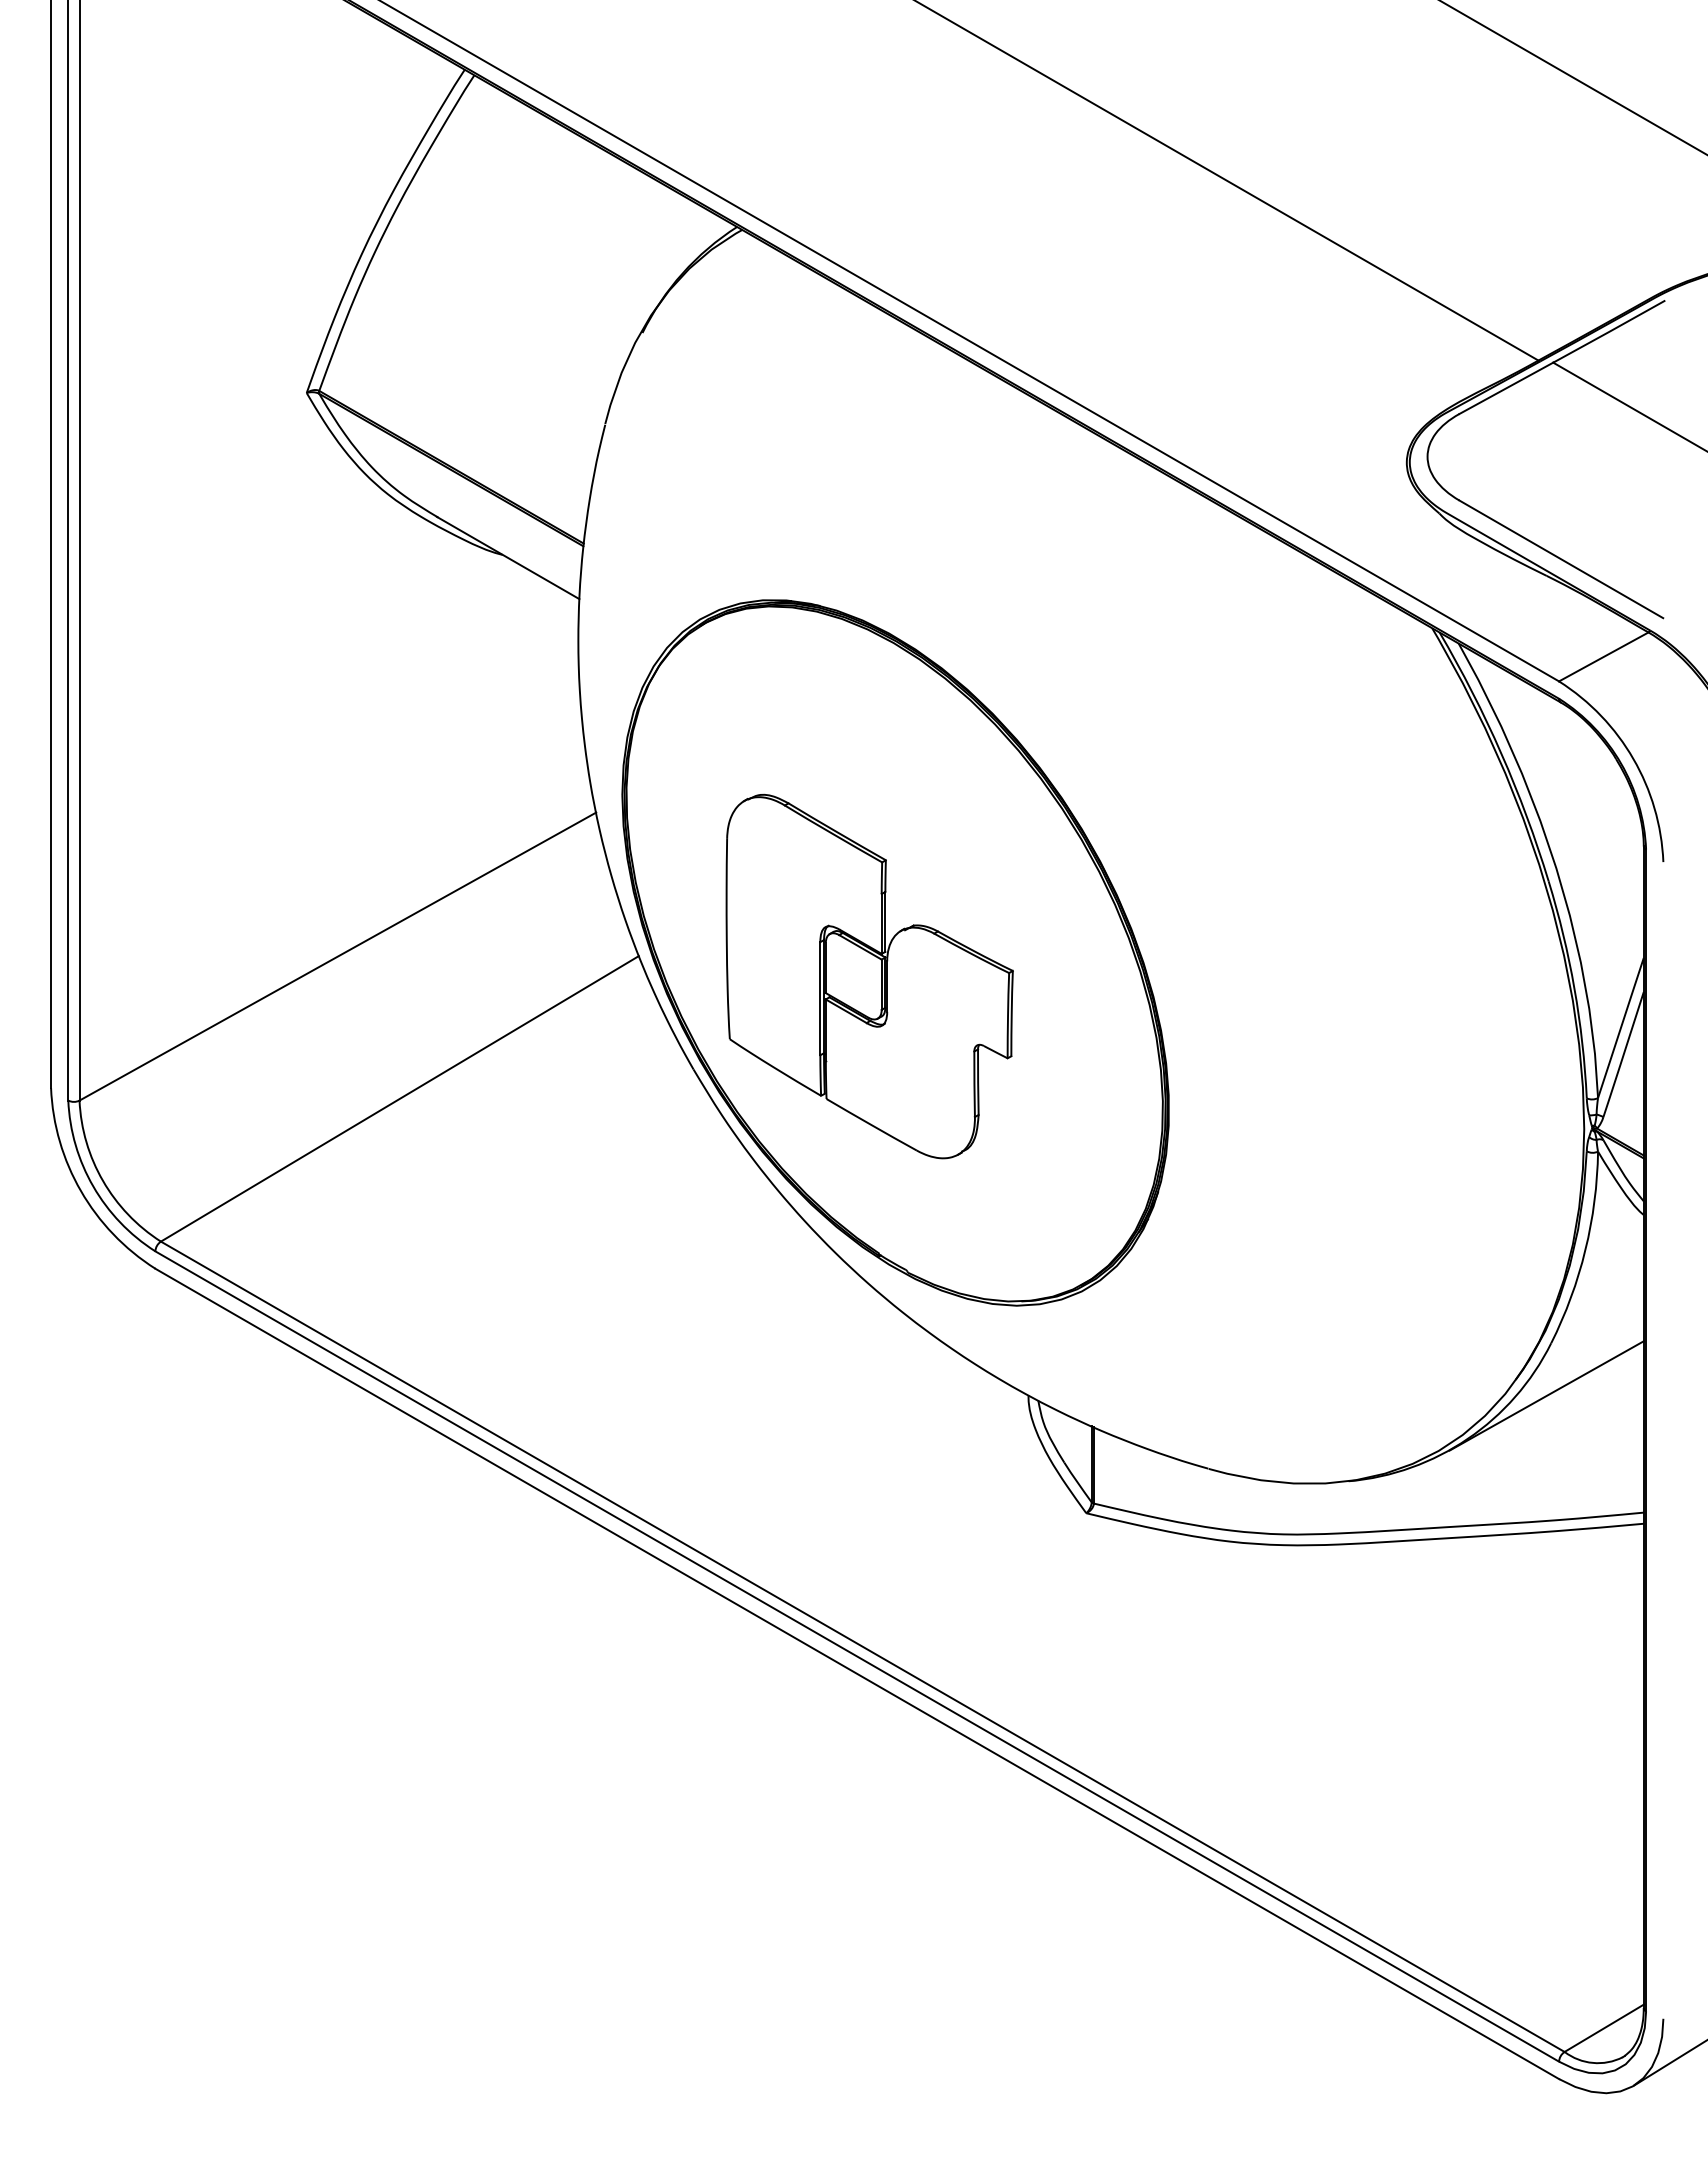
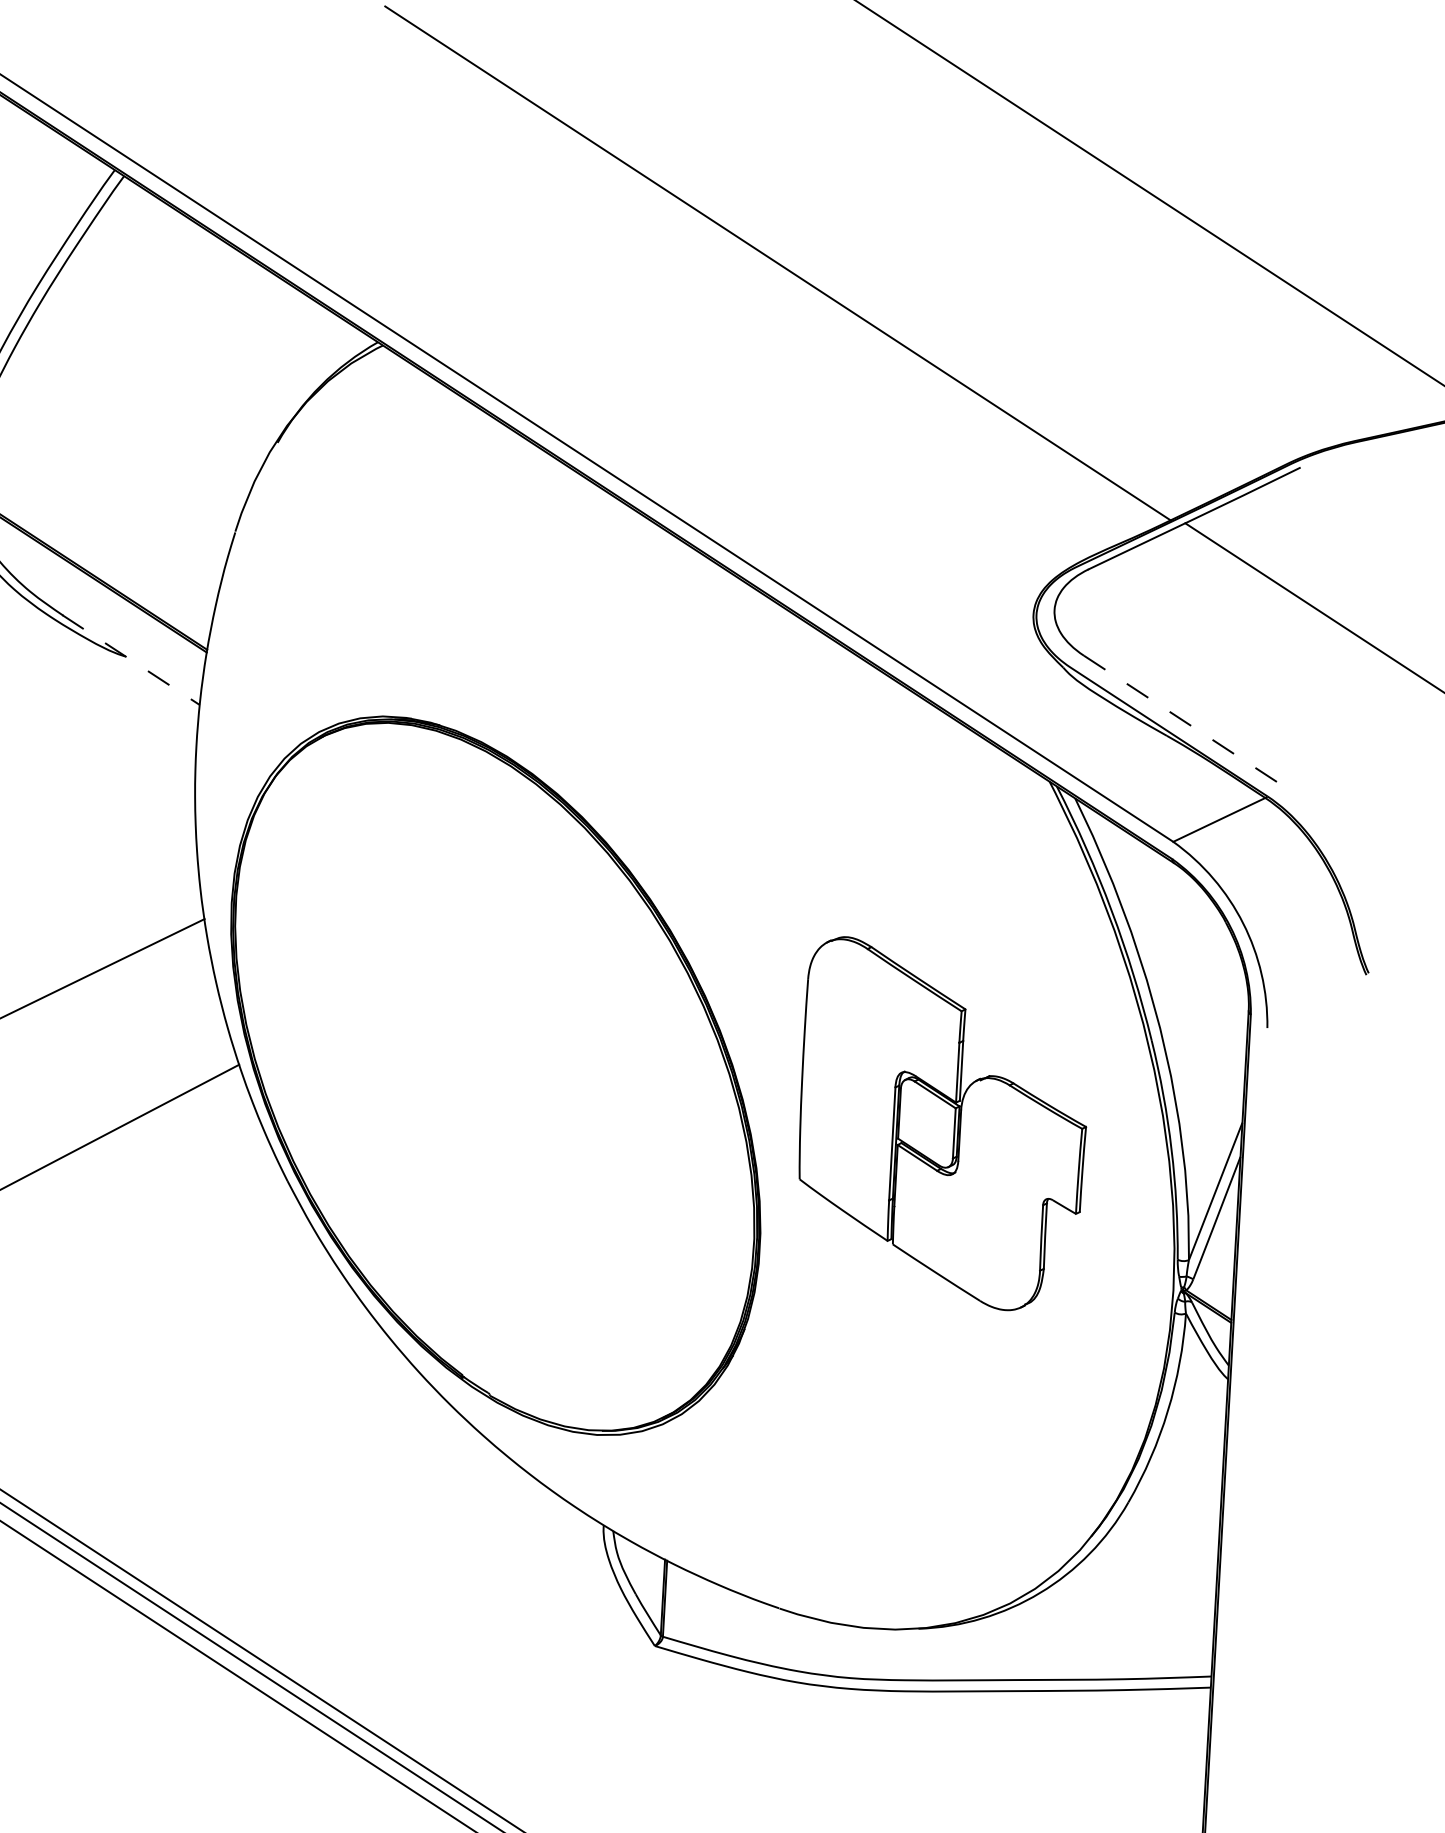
line: (508, 558) -> (131, 660), solid -> dashed
line: (1561, 559) -> (1182, 720), solid -> dashed
part: (869, 976) -> (942, 1124), moved
line: (1546, 1395) -> (1120, 1554), removed

